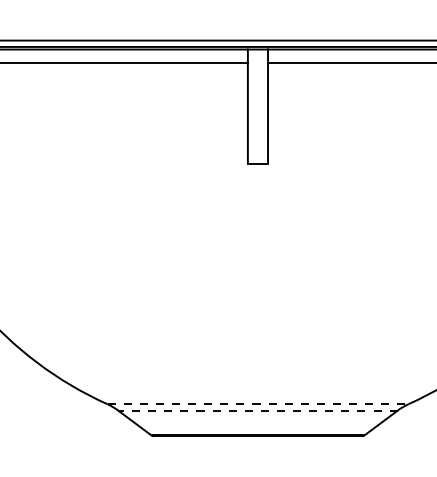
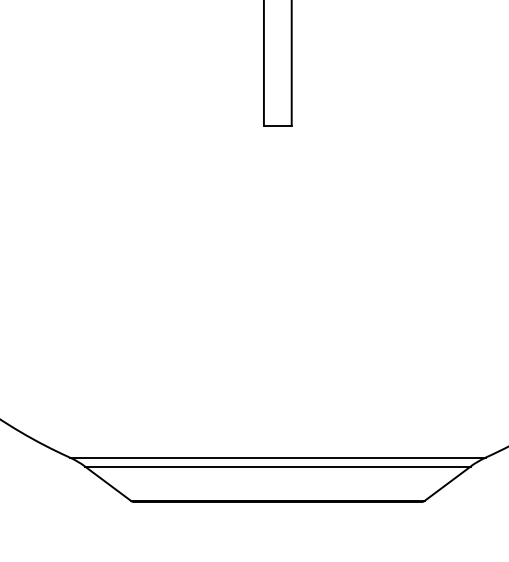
line: (258, 404) -> (278, 457), dashed -> solid
line: (258, 410) -> (278, 466), dashed -> solid

